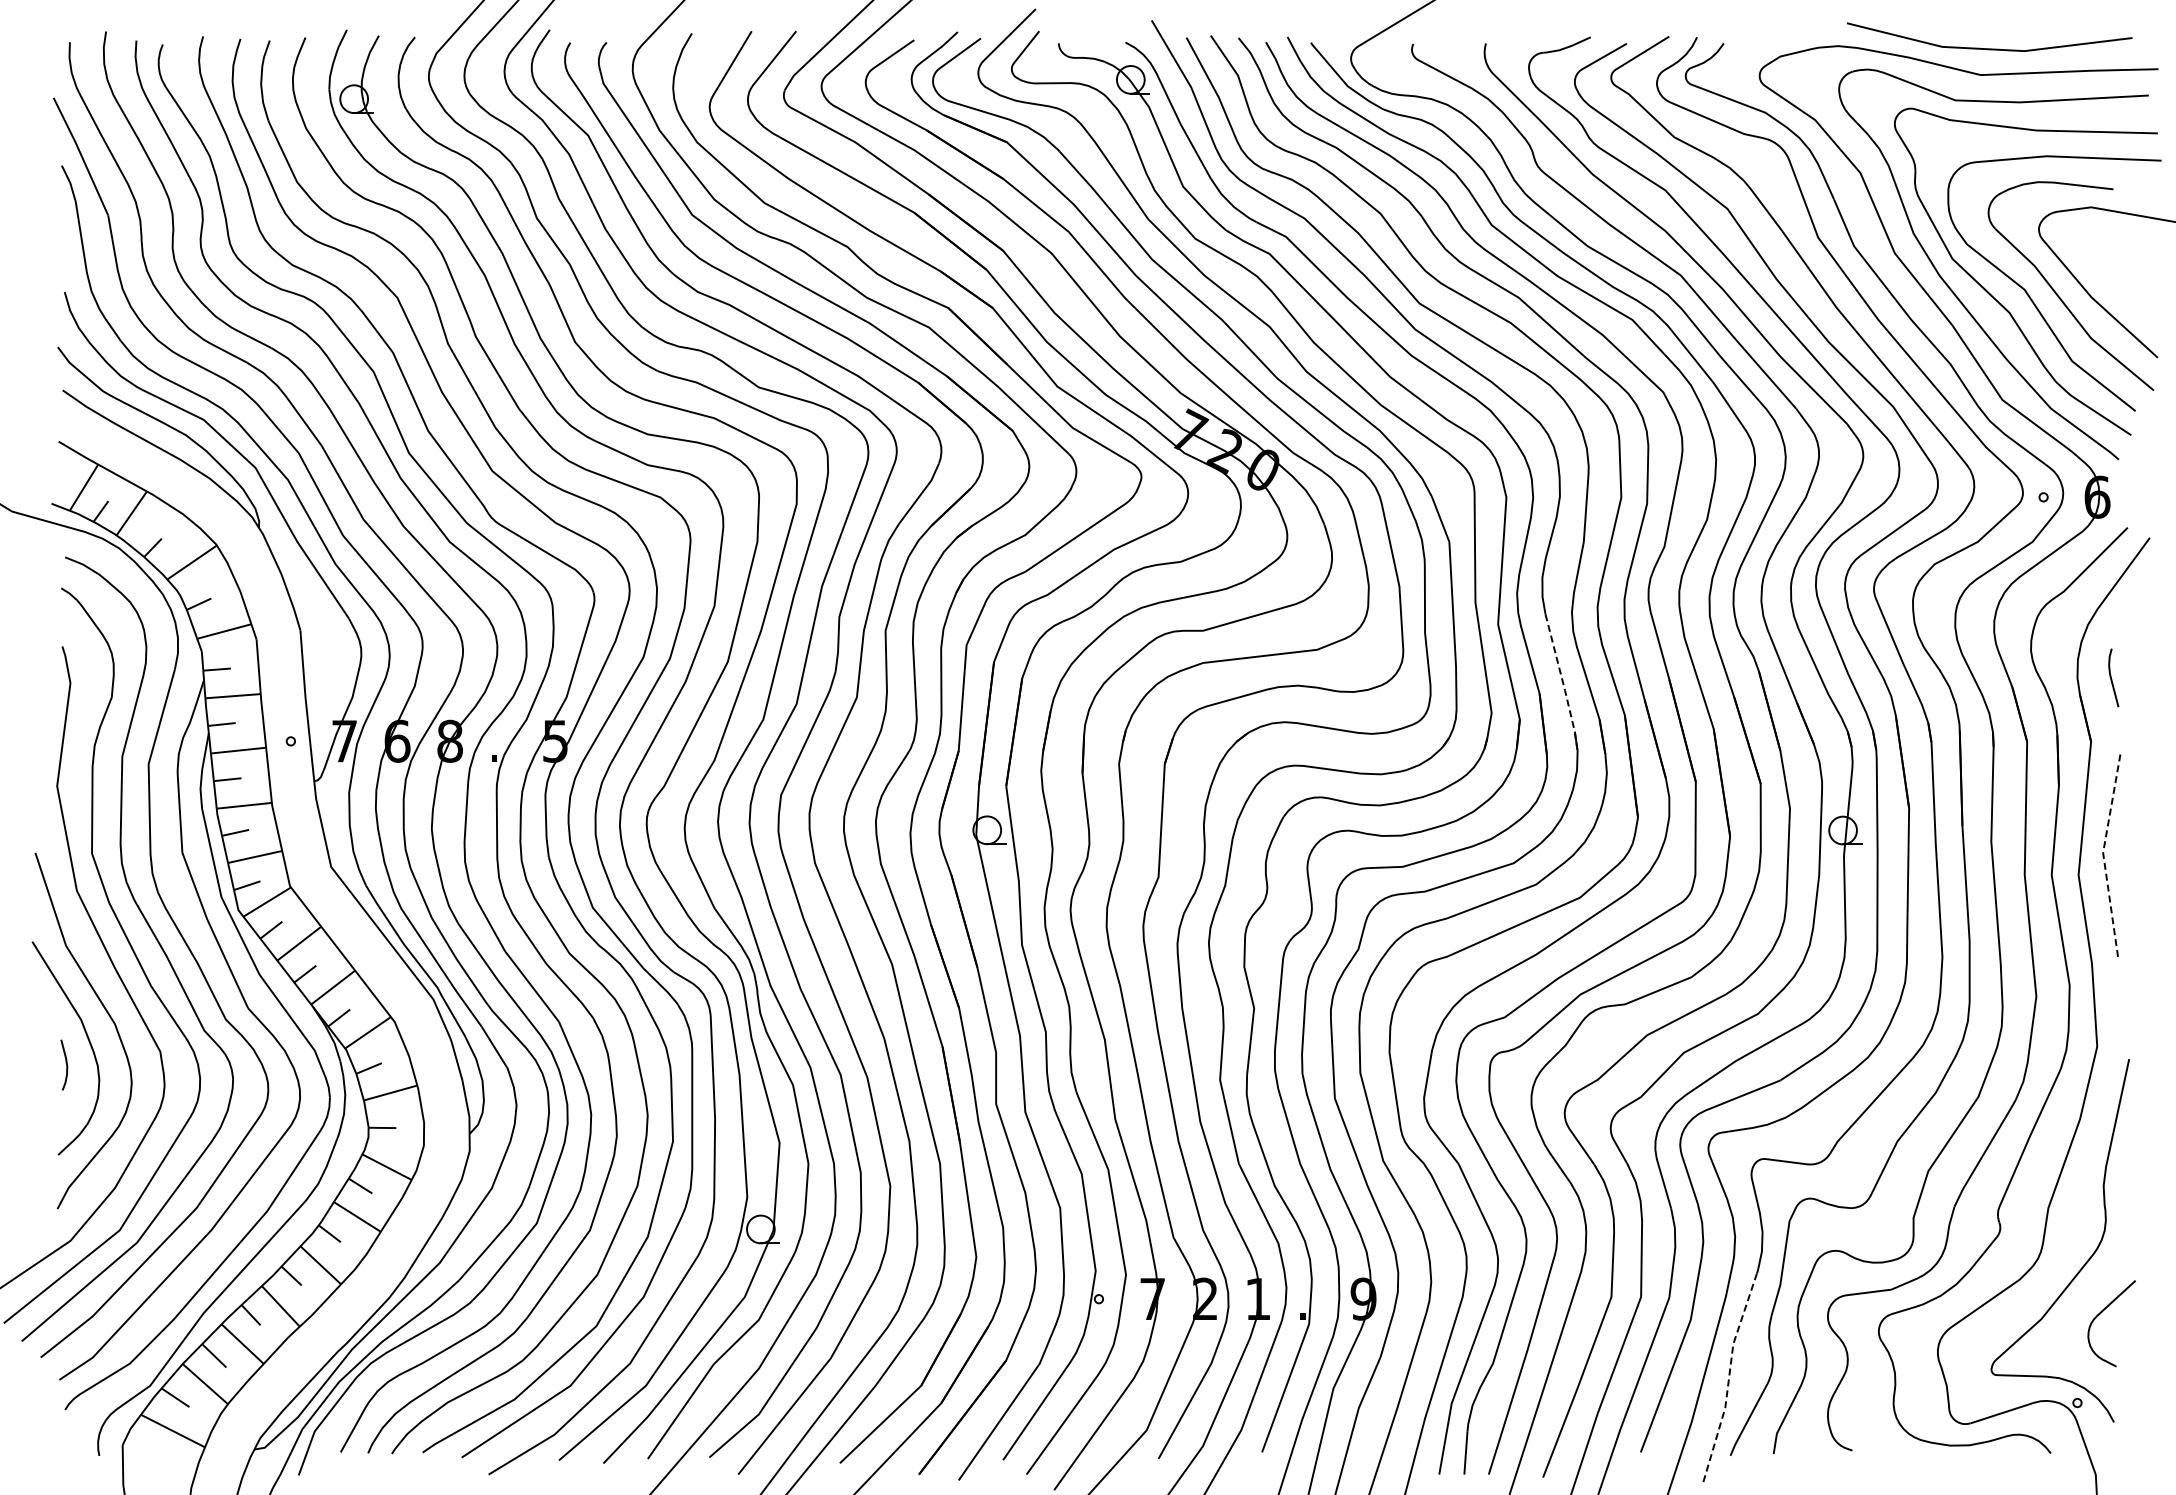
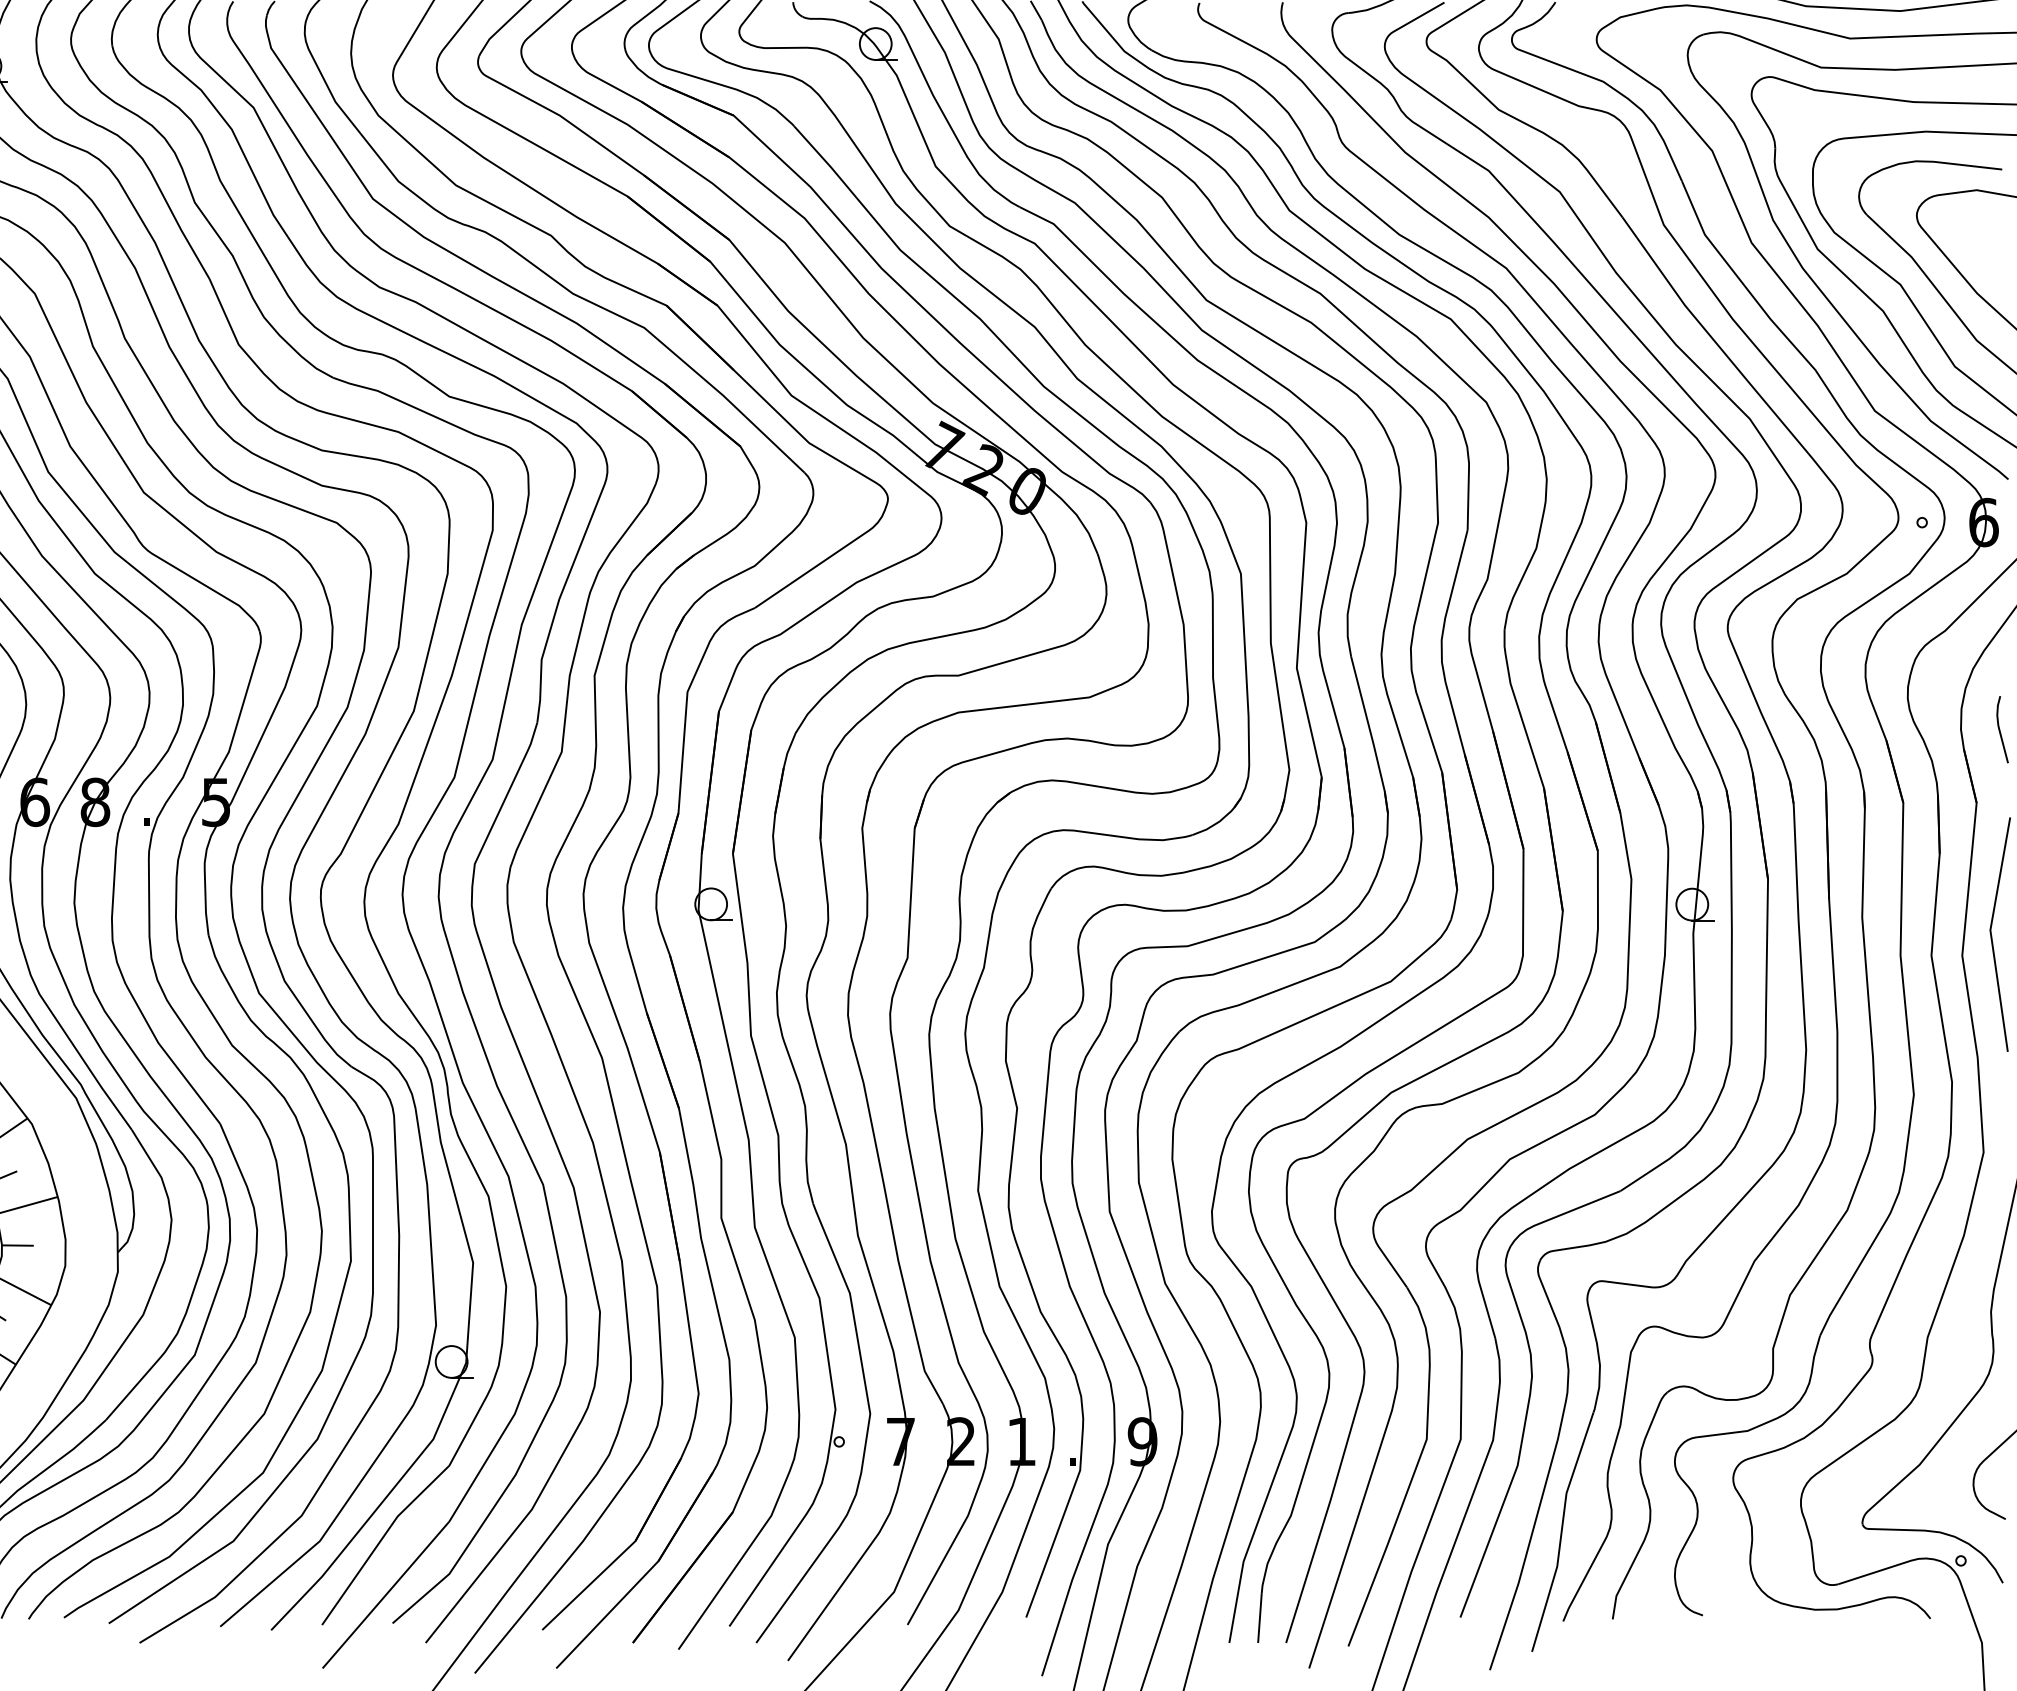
line: (1563, 683) -> (1371, 736), dashed -> solid
line: (2103, 856) -> (1990, 934), dashed -> solid
line: (1729, 1377) -> (1562, 1531), dashed -> solid

